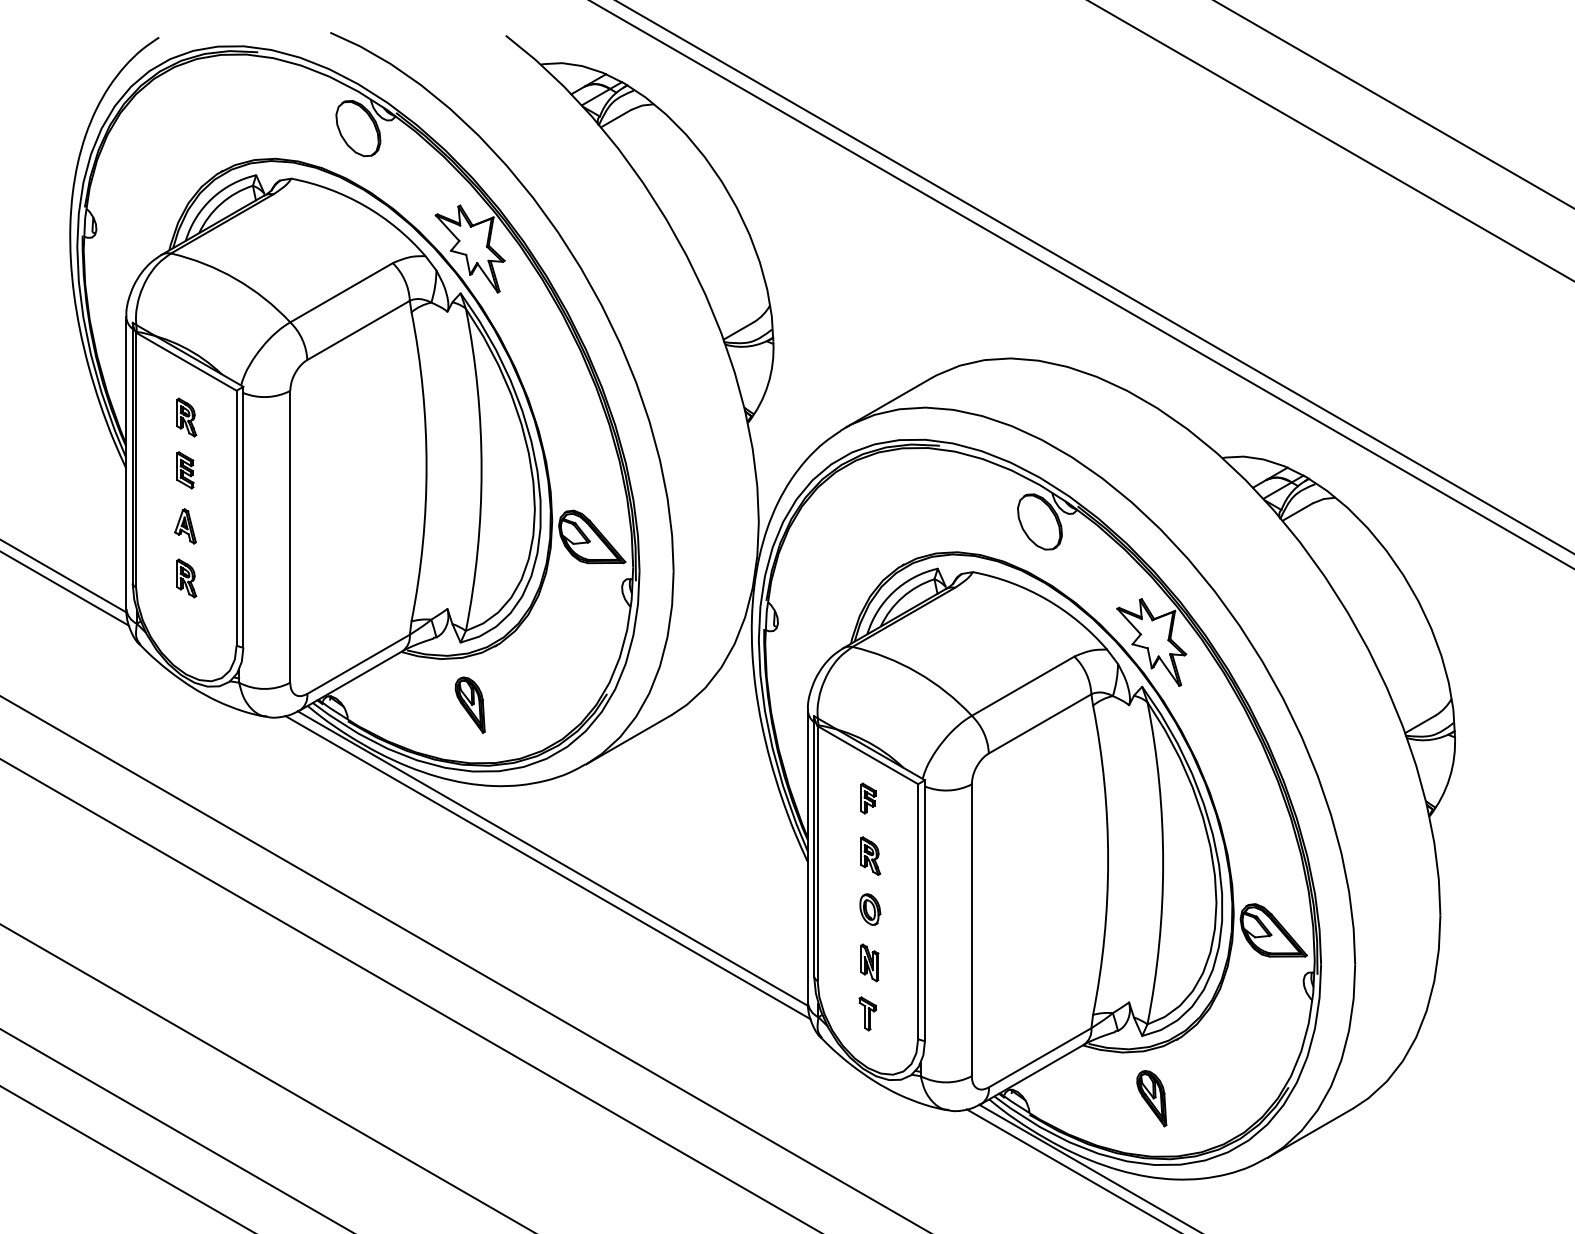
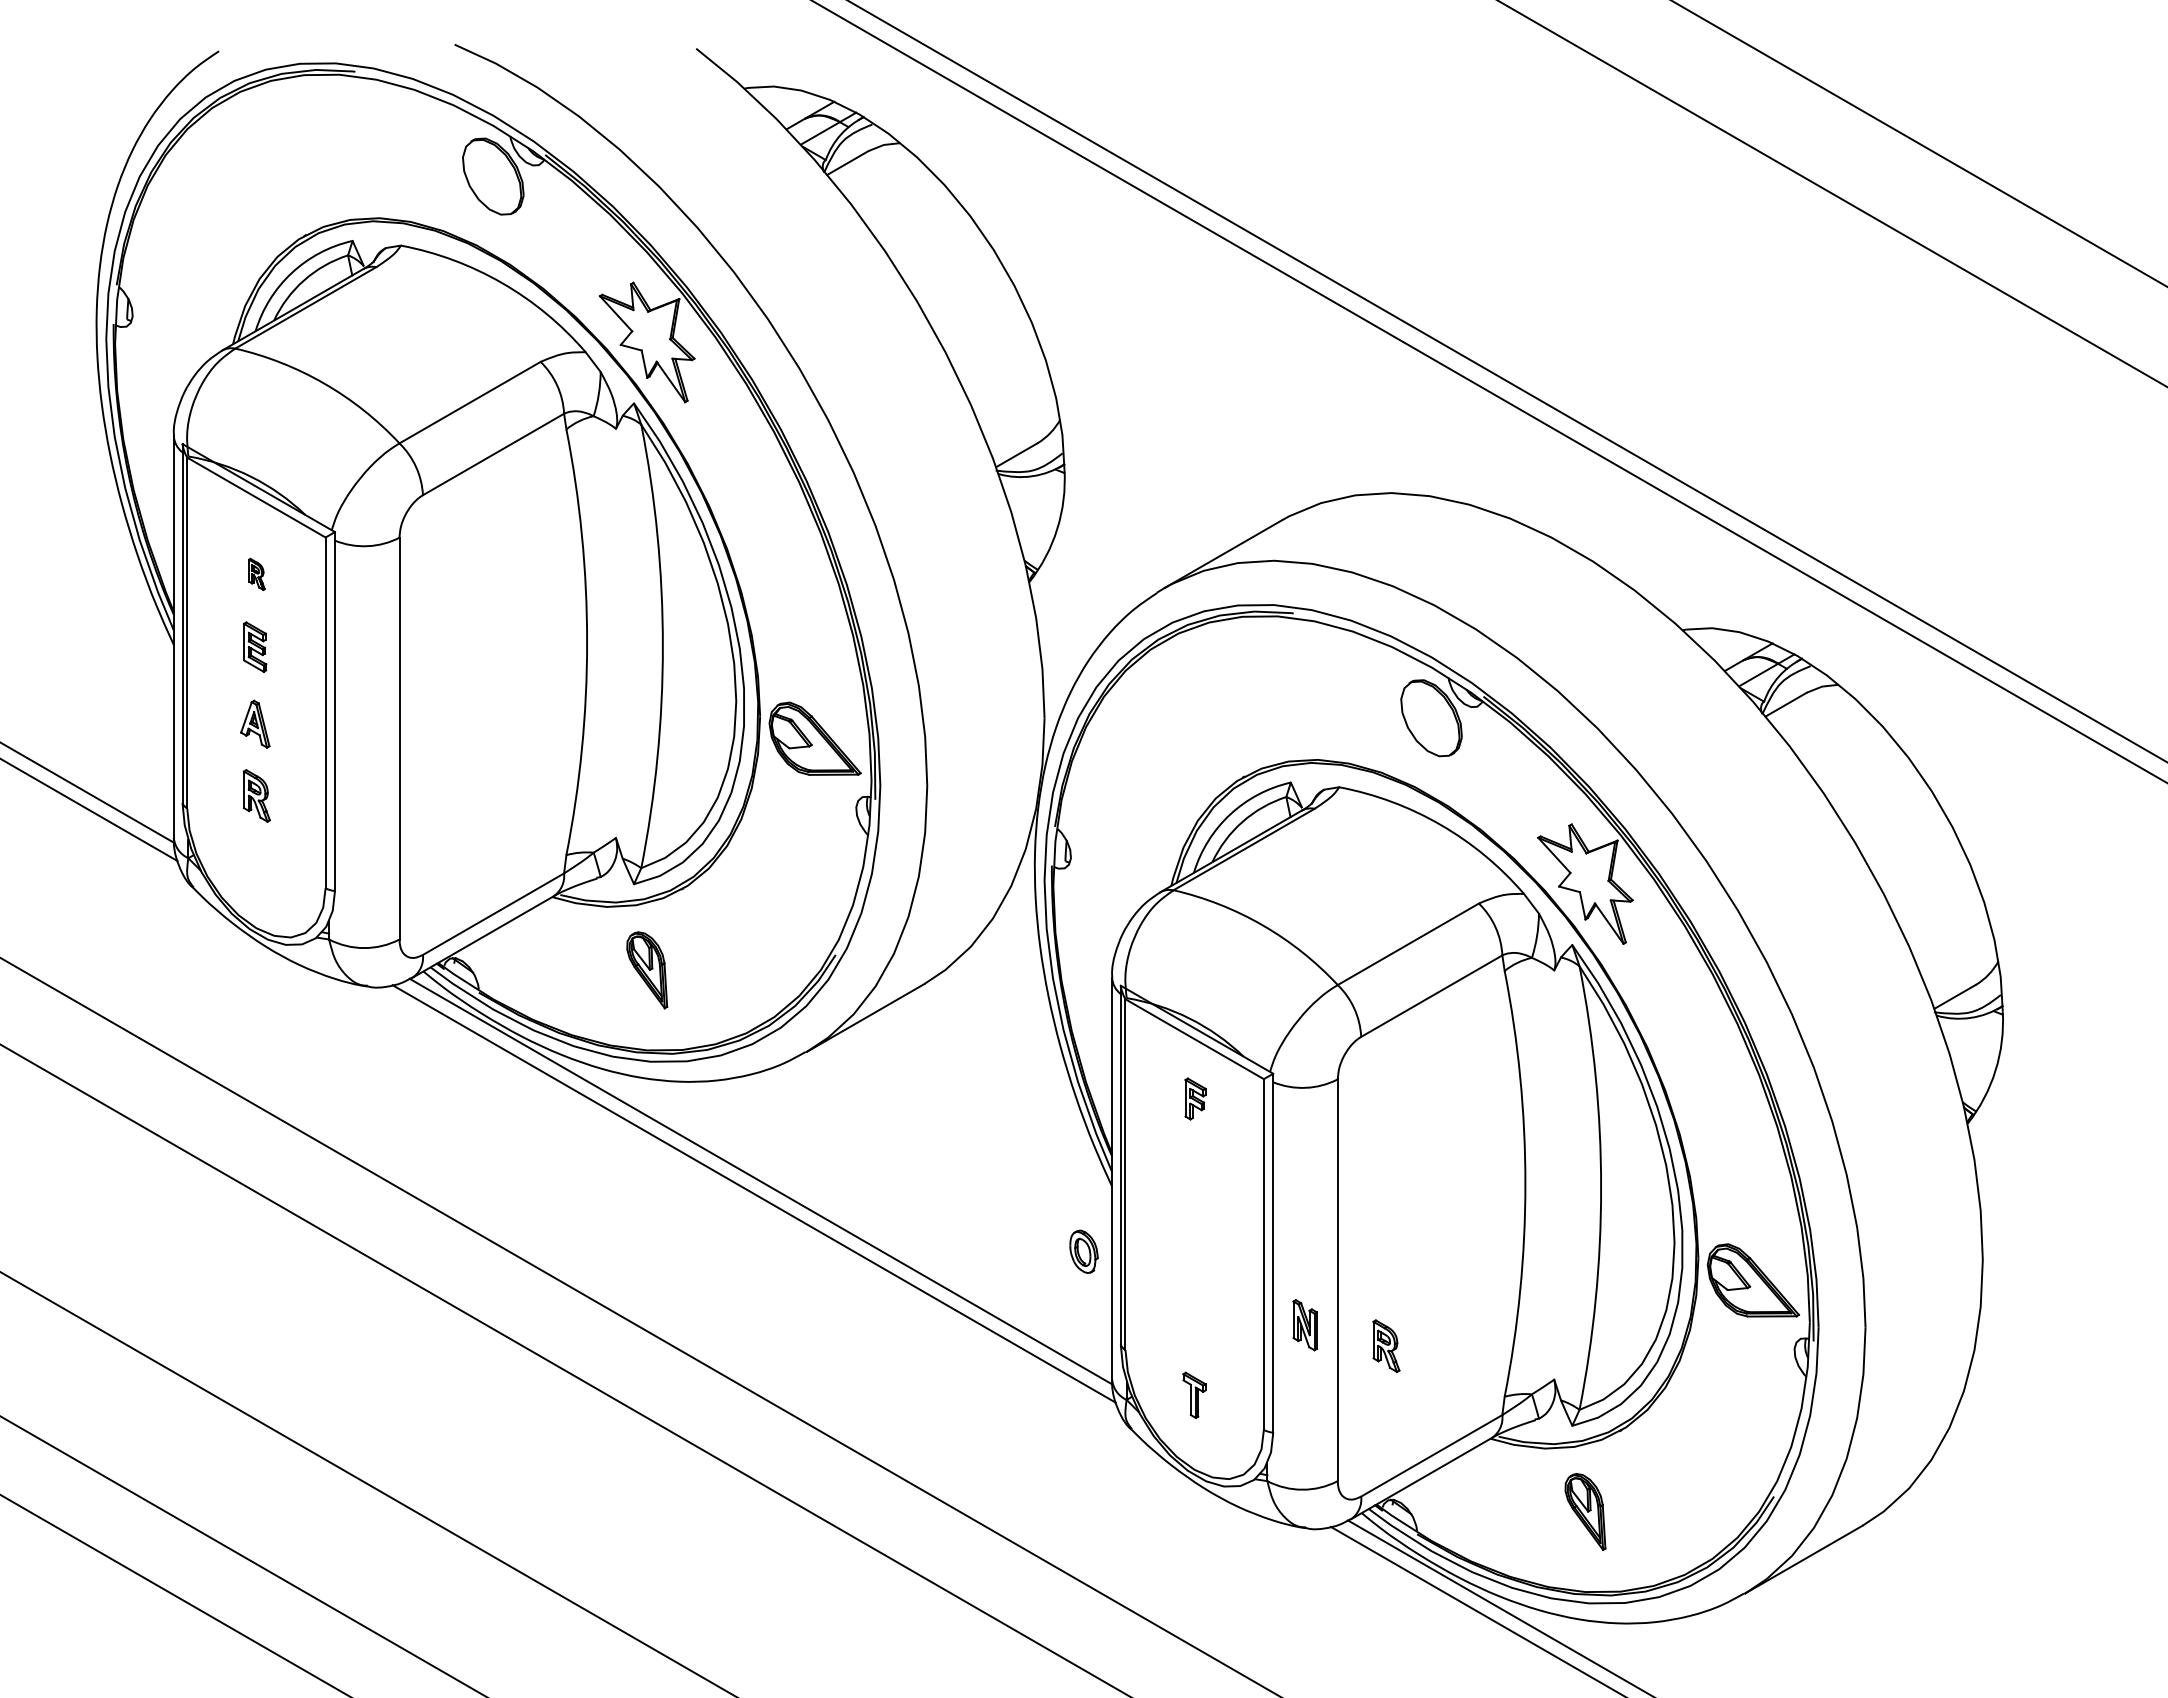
part: (186, 417) -> (256, 574), size x0.6
part: (870, 856) -> (1386, 1346), moved
part: (869, 909) -> (1083, 1251), moved
part: (869, 963) -> (1304, 1325), moved

